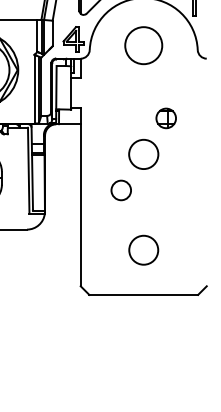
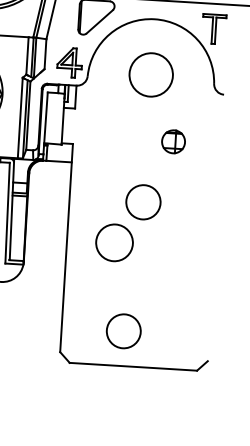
part: (165, 118) -> (172, 141), moved
circle: (121, 190) -> (114, 242), size x1.6
circle: (143, 249) -> (123, 330), moved

